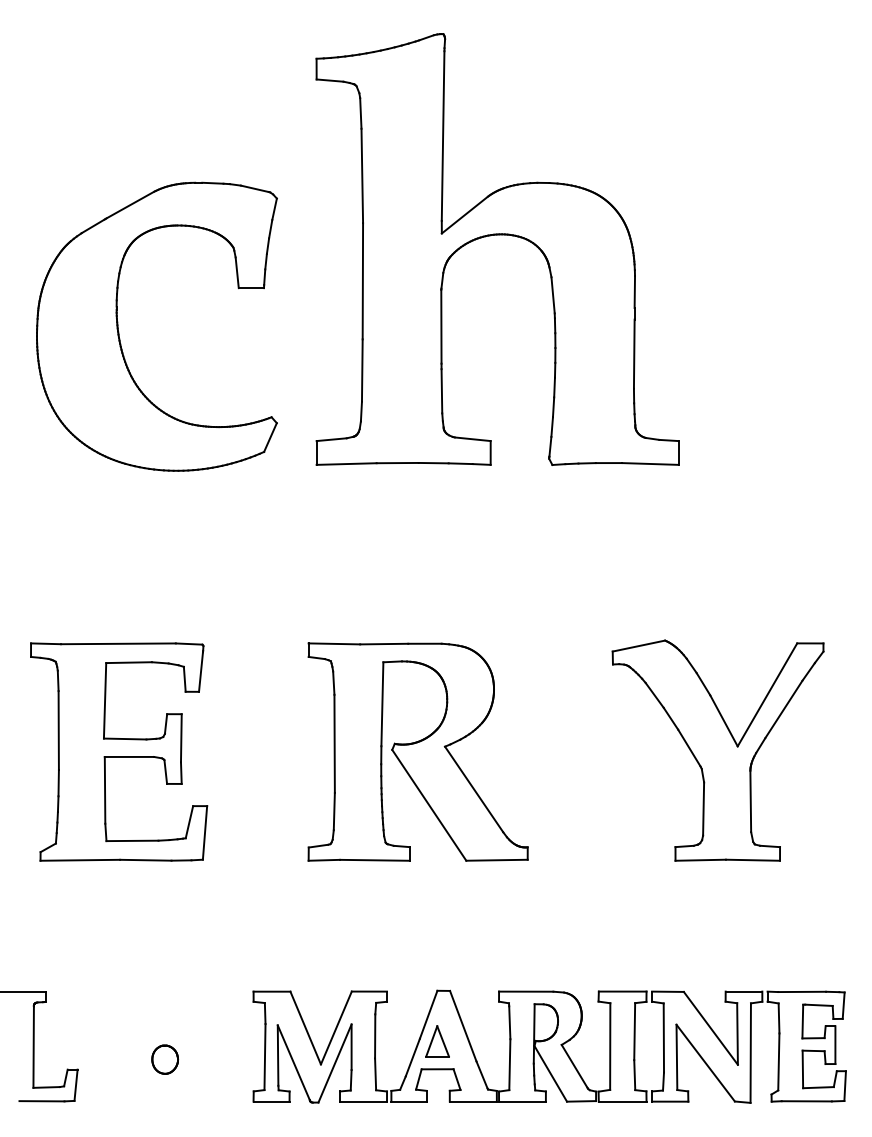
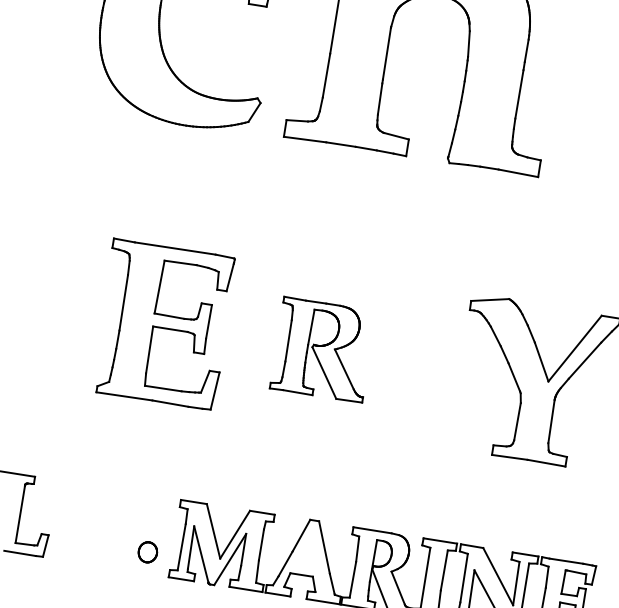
part: (119, 751) -> (164, 324), moved
part: (417, 751) -> (322, 349), size x0.6
part: (437, 1041) -> (304, 555), removed
part: (164, 1059) -> (147, 552), moved

